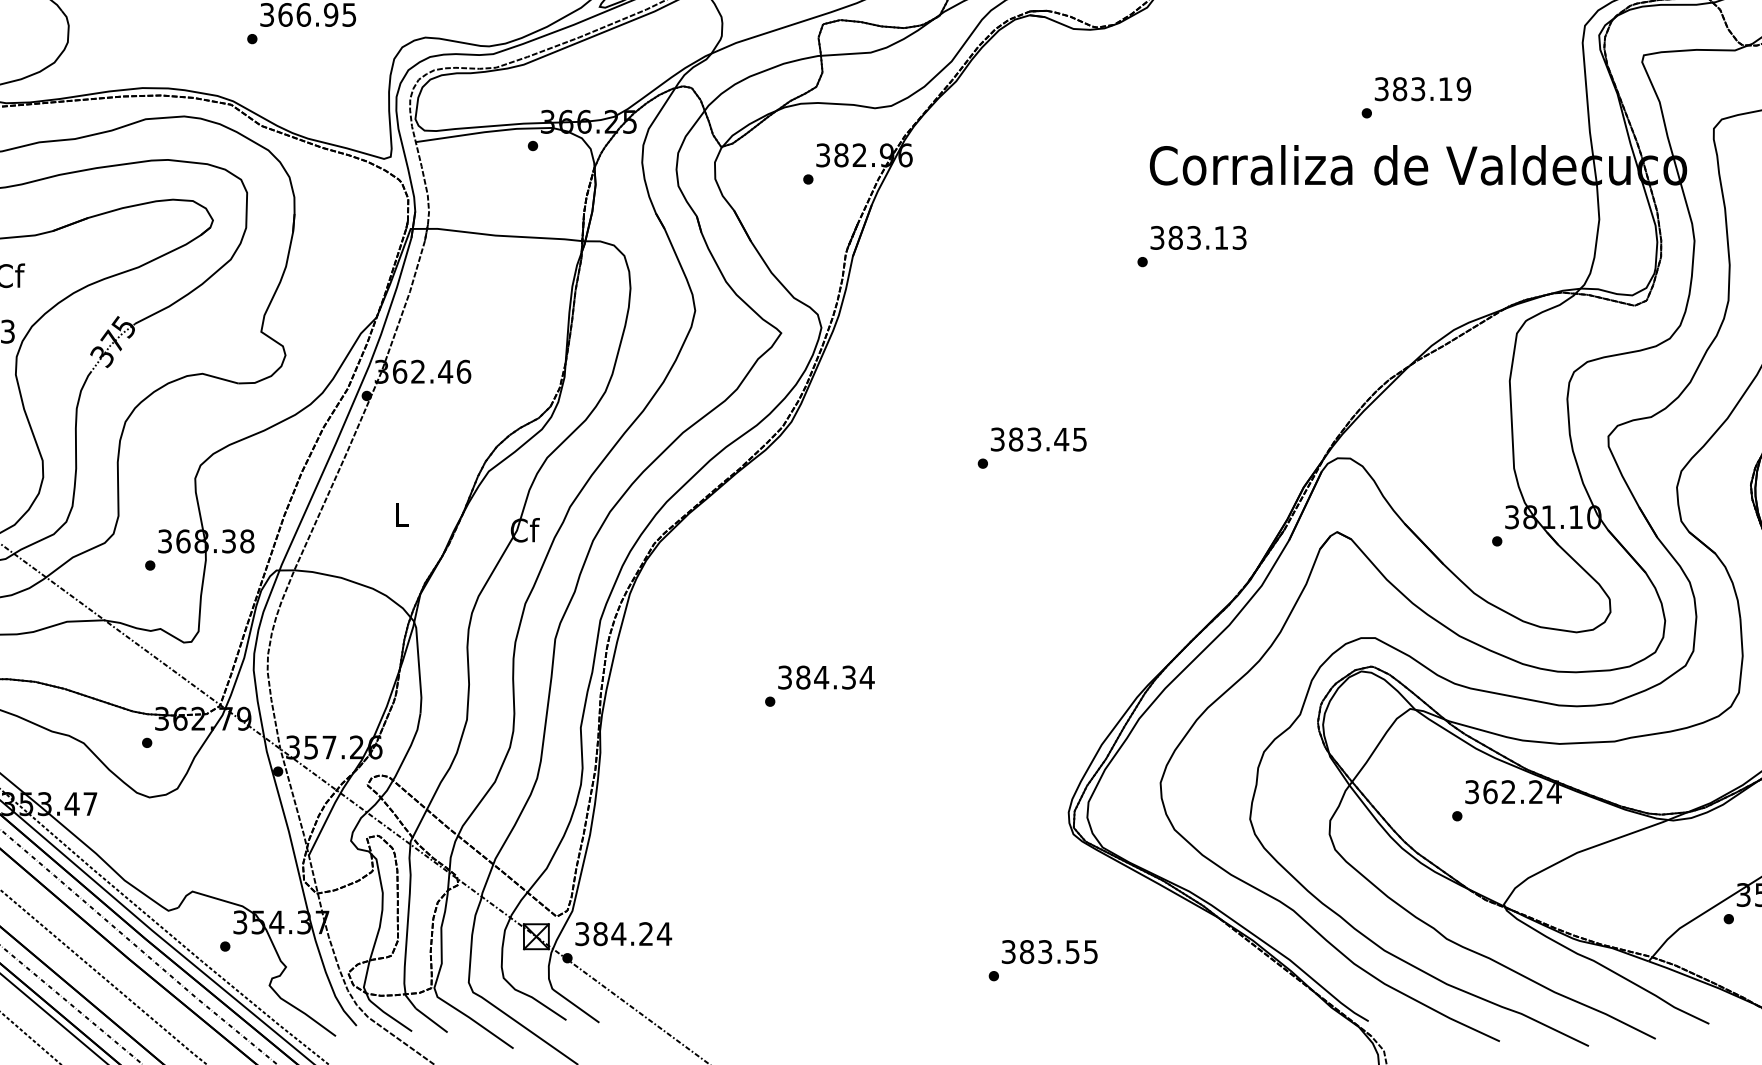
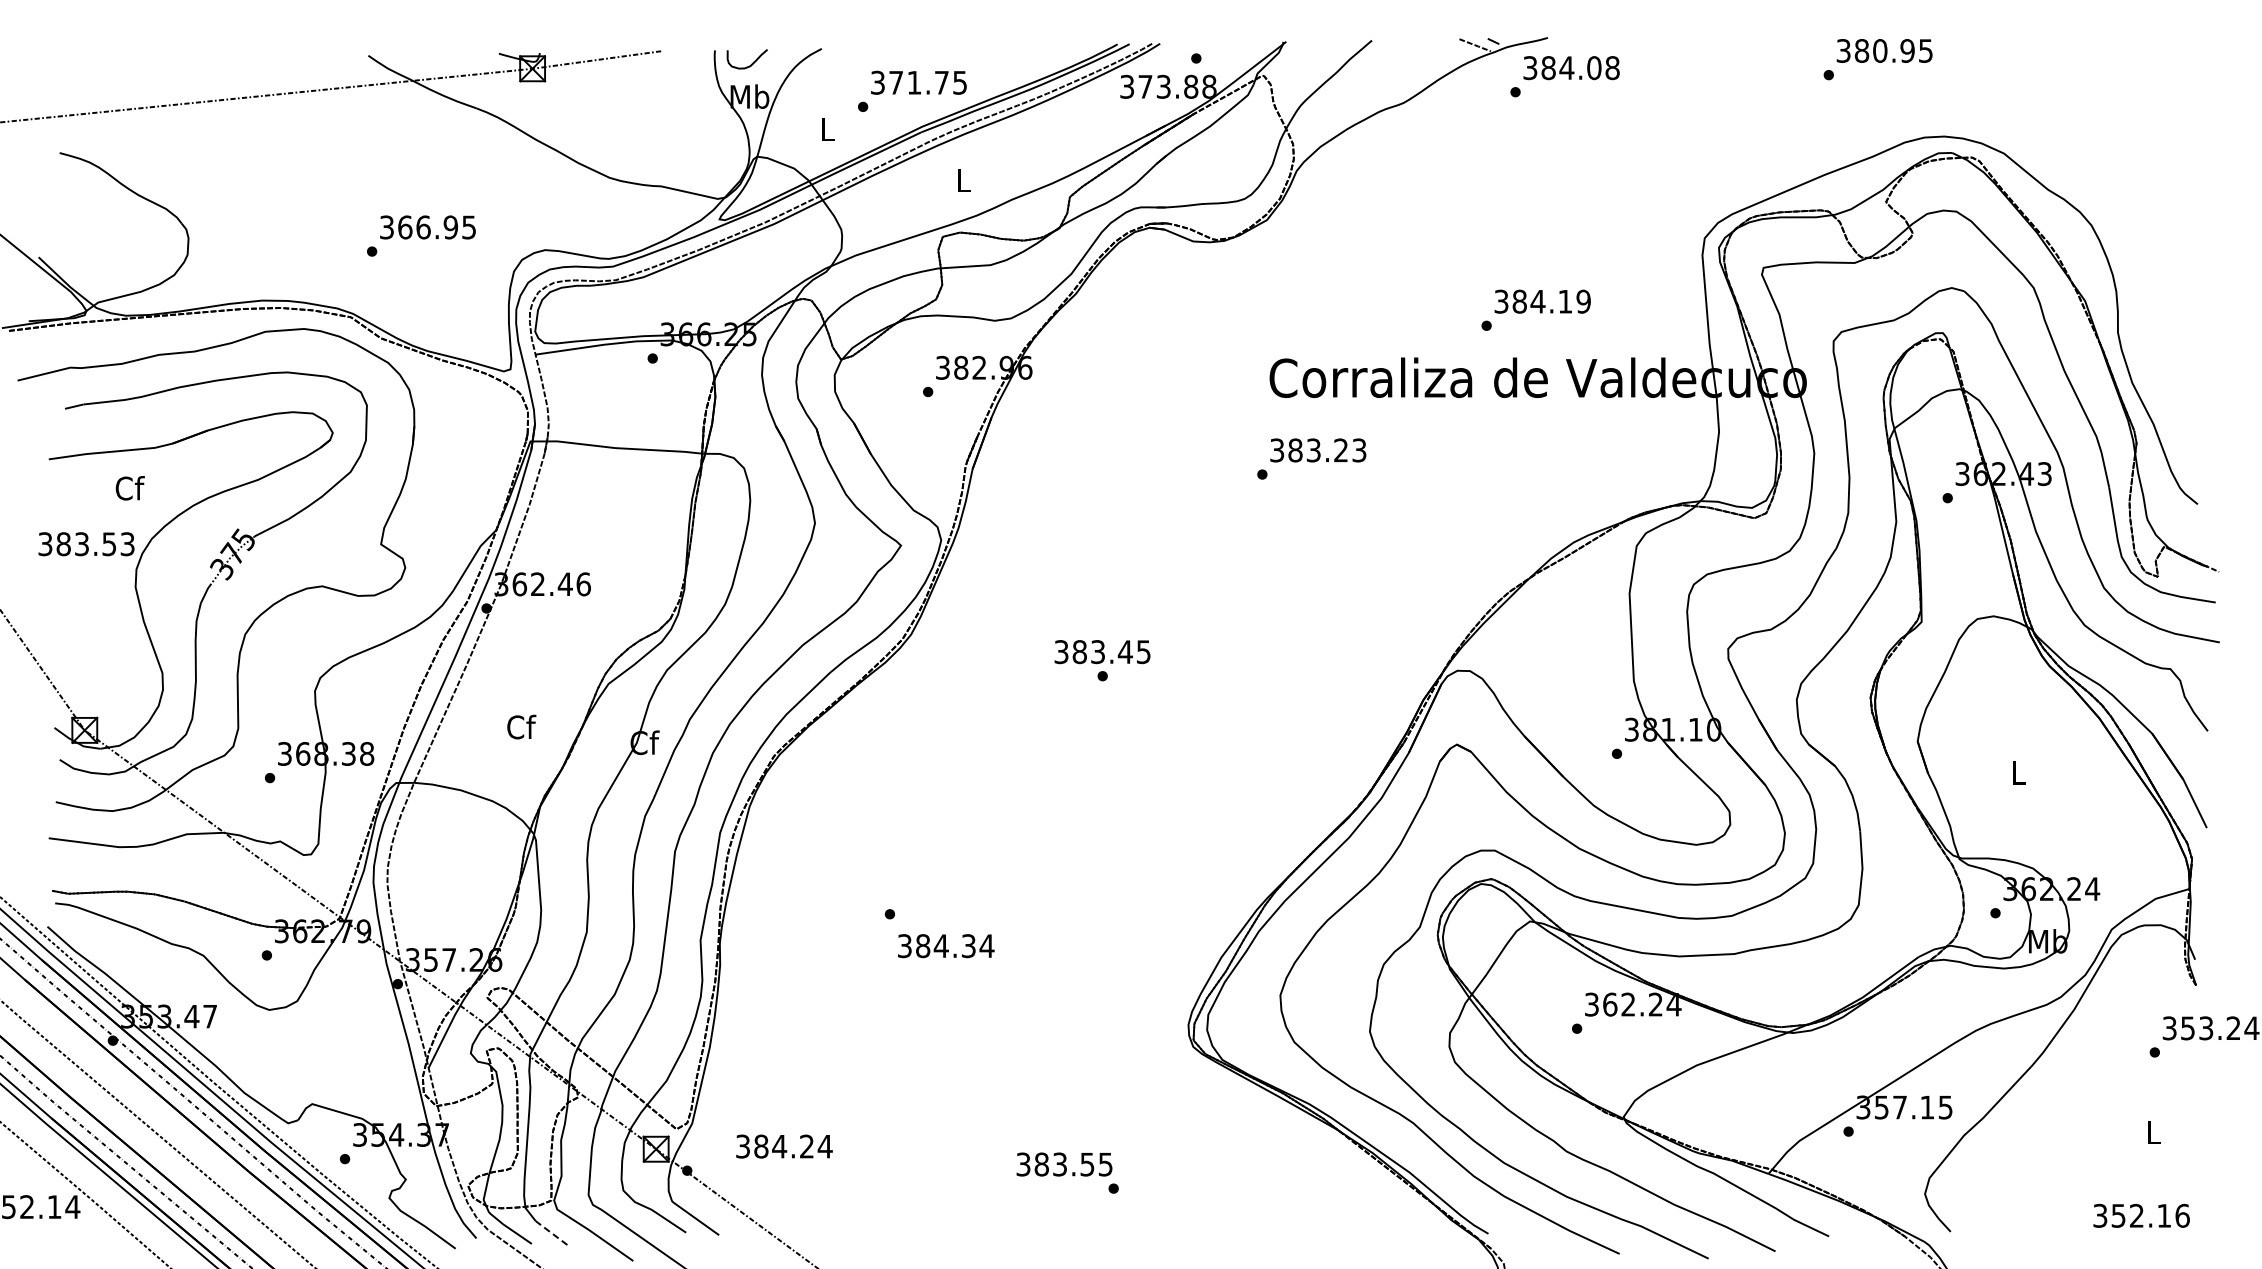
text: (1417, 88) -> (1537, 301), 383.19 -> 384.19
text: (1220, 236) -> (1340, 449), 383.13 -> 383.23
text: (1038, 439) -> (1102, 652), moved
text: (401, 513) -> (521, 726), L -> Cf
text: (826, 677) -> (946, 946), moved
text: (623, 933) -> (784, 1146), moved
text: (1049, 951) -> (1064, 1164), moved
line: (431, 1020) -> (551, 1233), solid -> dashed

